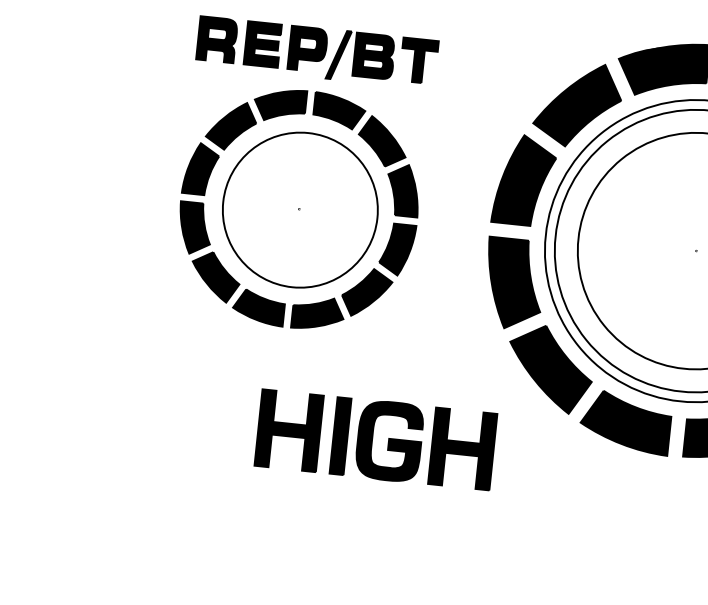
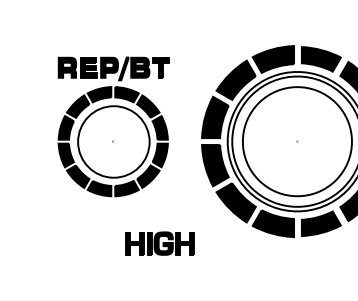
part: (375, 439) -> (159, 243), size x0.62

